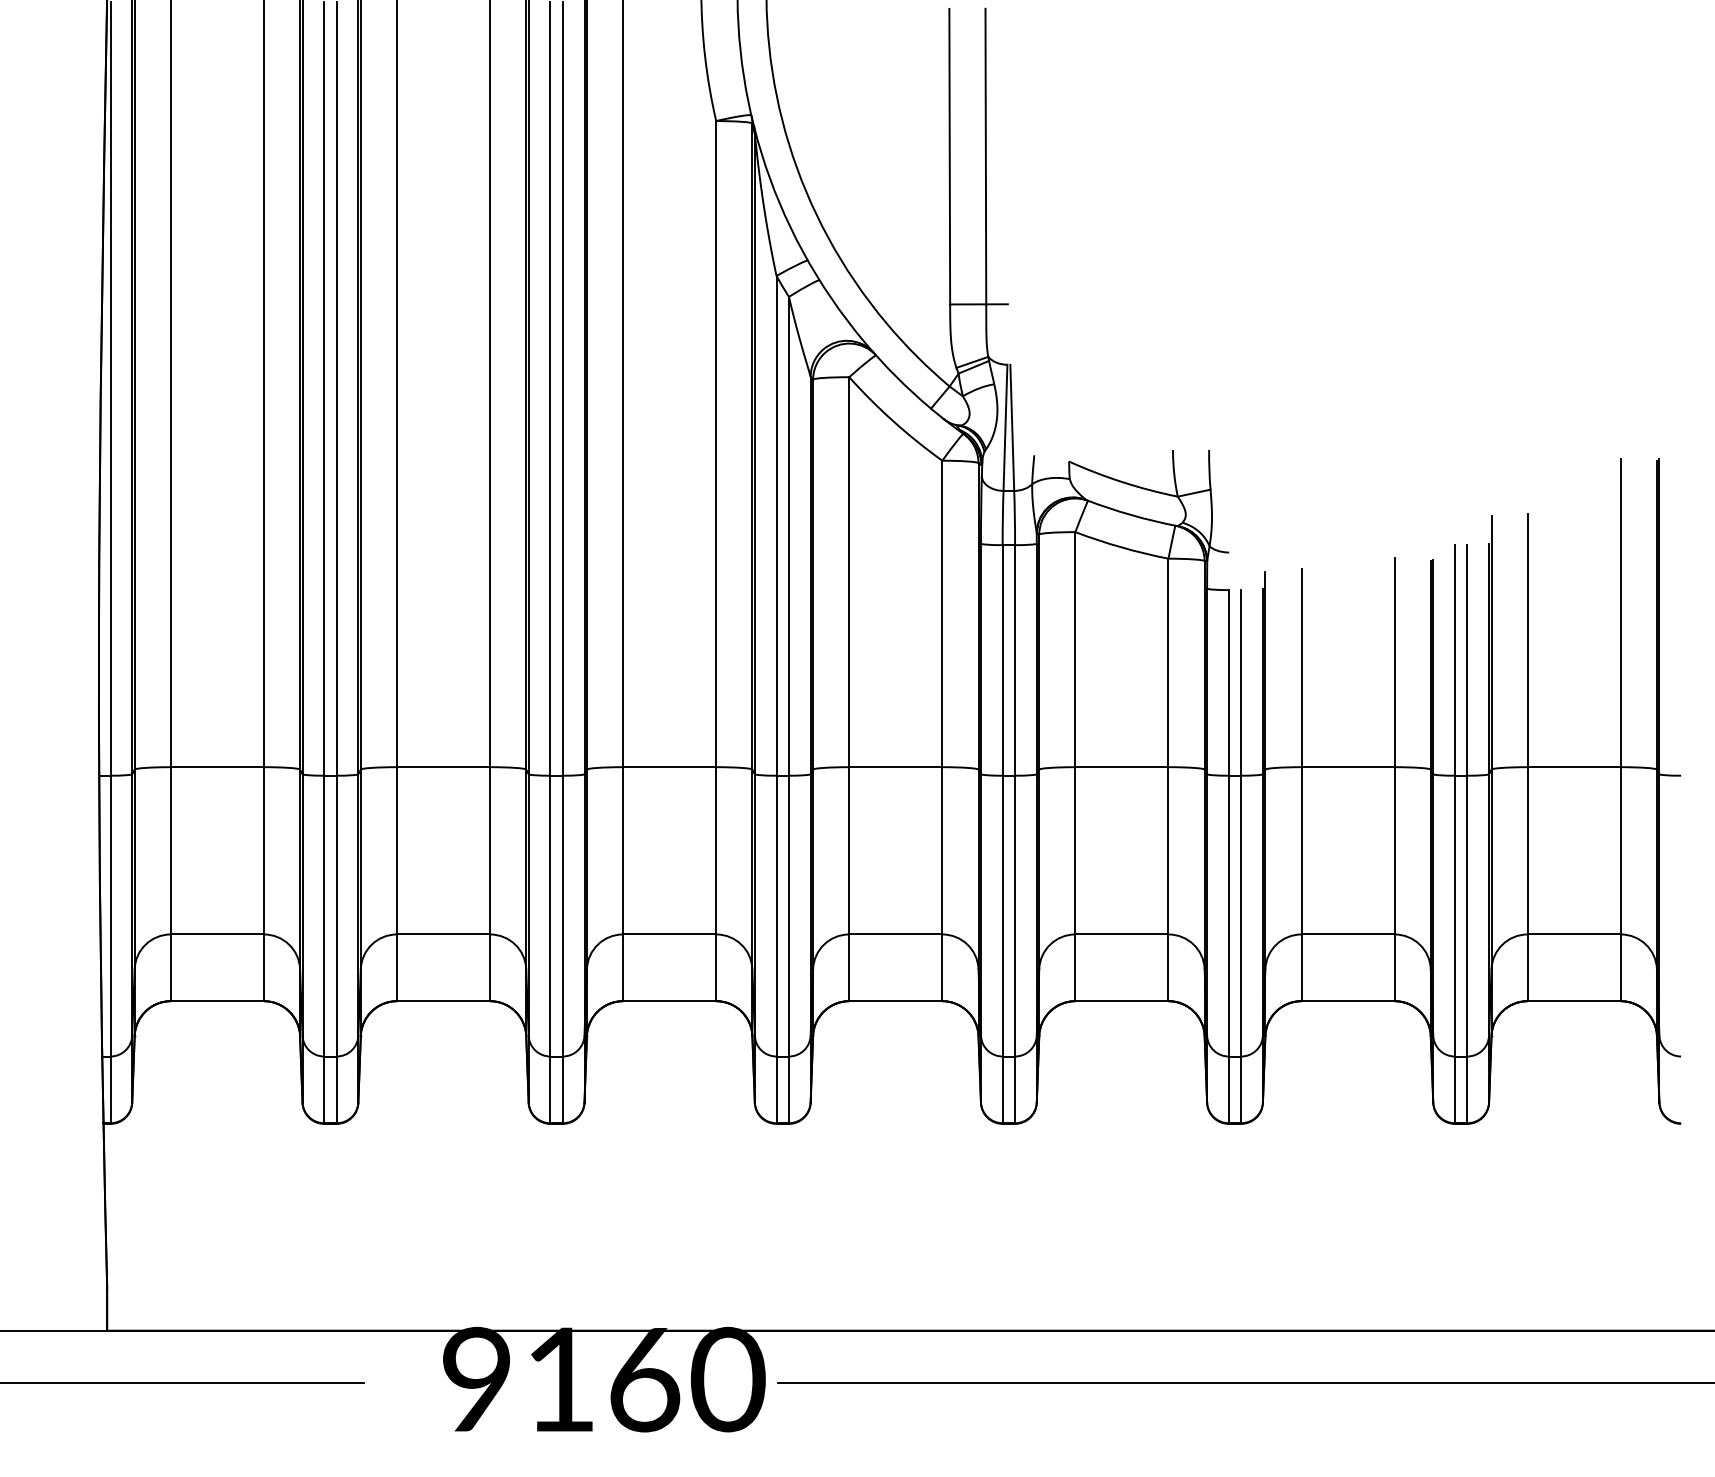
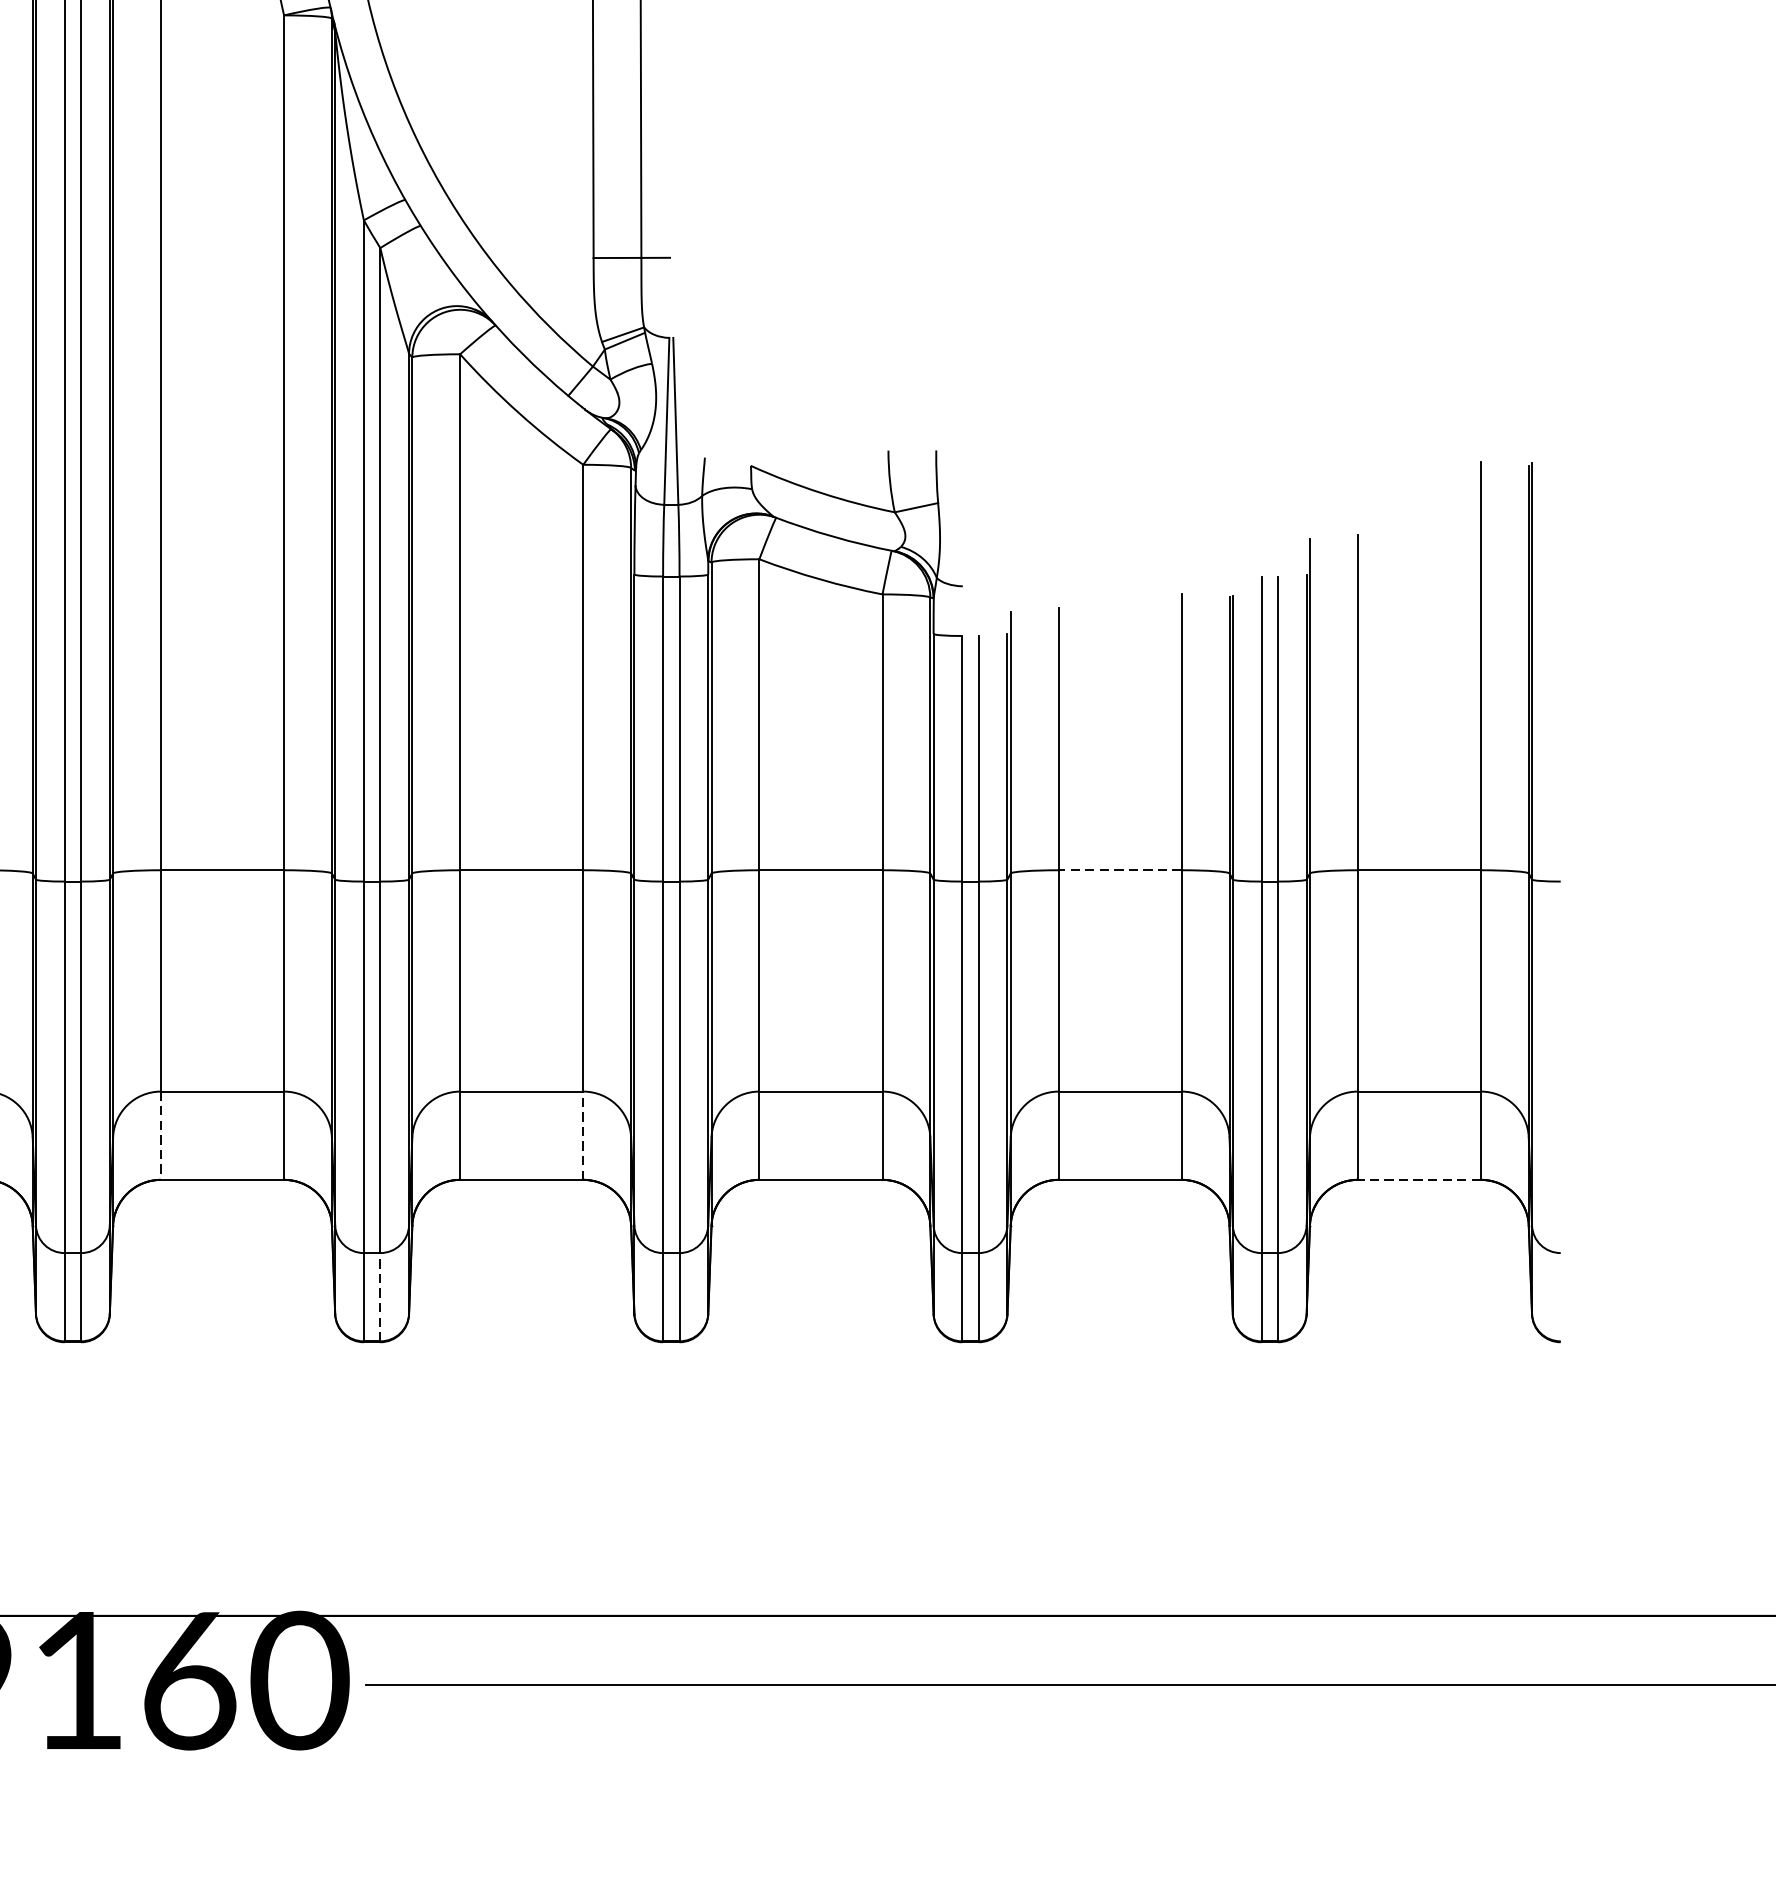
line: (1348, 767) -> (1120, 870), solid -> dashed
line: (942, 967) -> (583, 1135), solid -> dashed
line: (623, 968) -> (161, 1136), solid -> dashed
line: (1574, 1001) -> (1419, 1180), solid -> dashed
line: (788, 1089) -> (379, 1296), solid -> dashed

